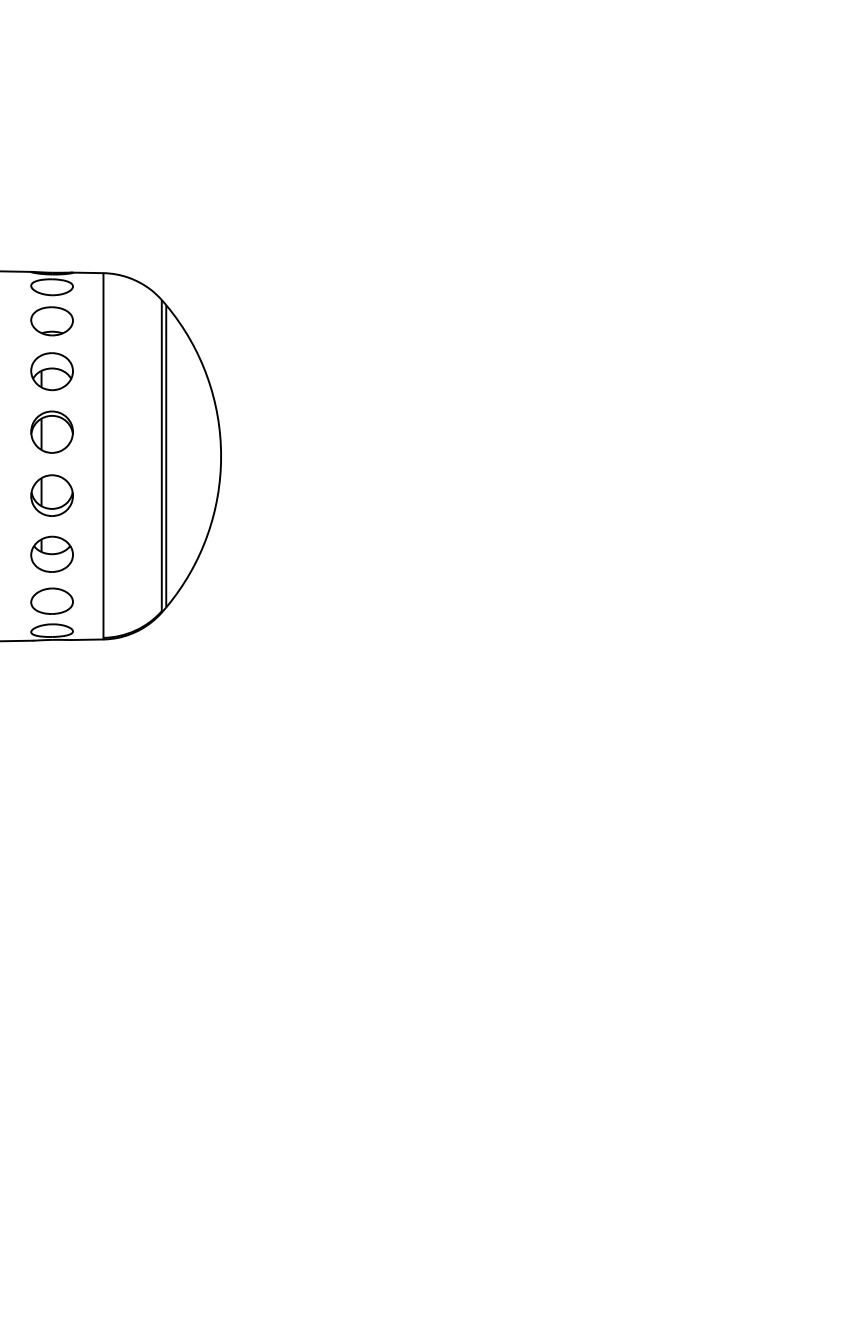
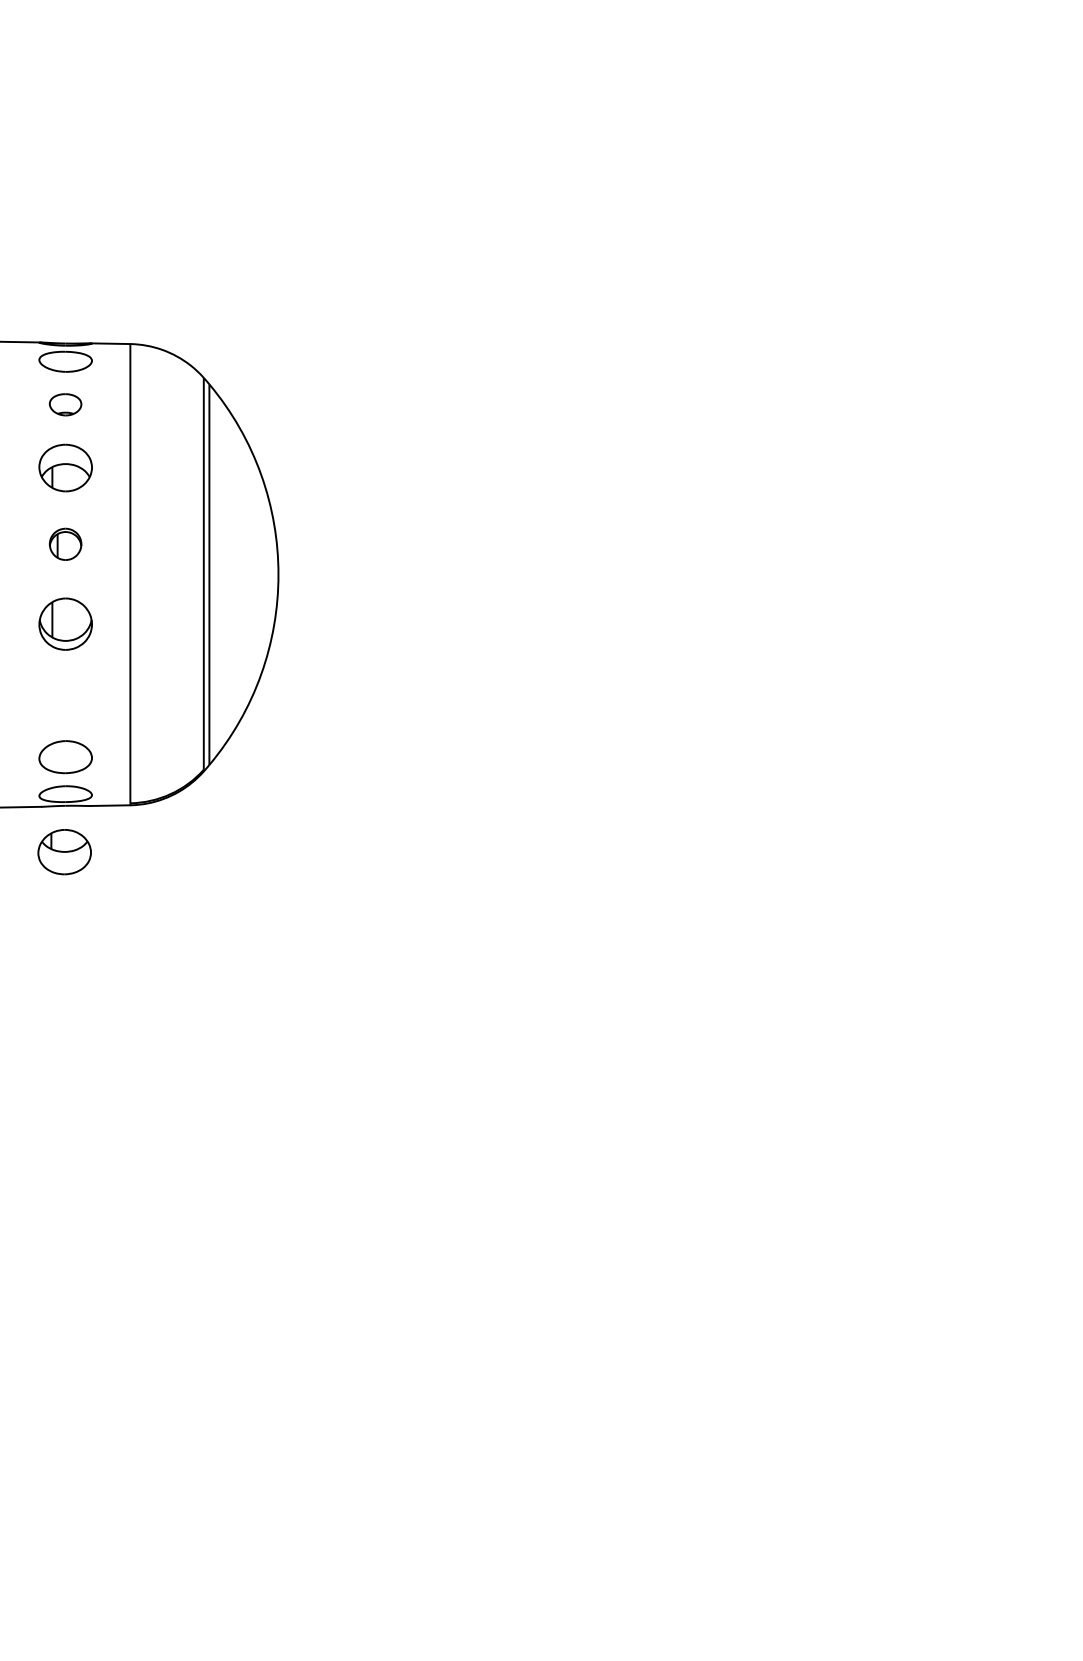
part: (51, 321) -> (65, 404), size x0.6
part: (51, 432) -> (65, 544), size x0.6
part: (51, 554) -> (64, 852), moved

